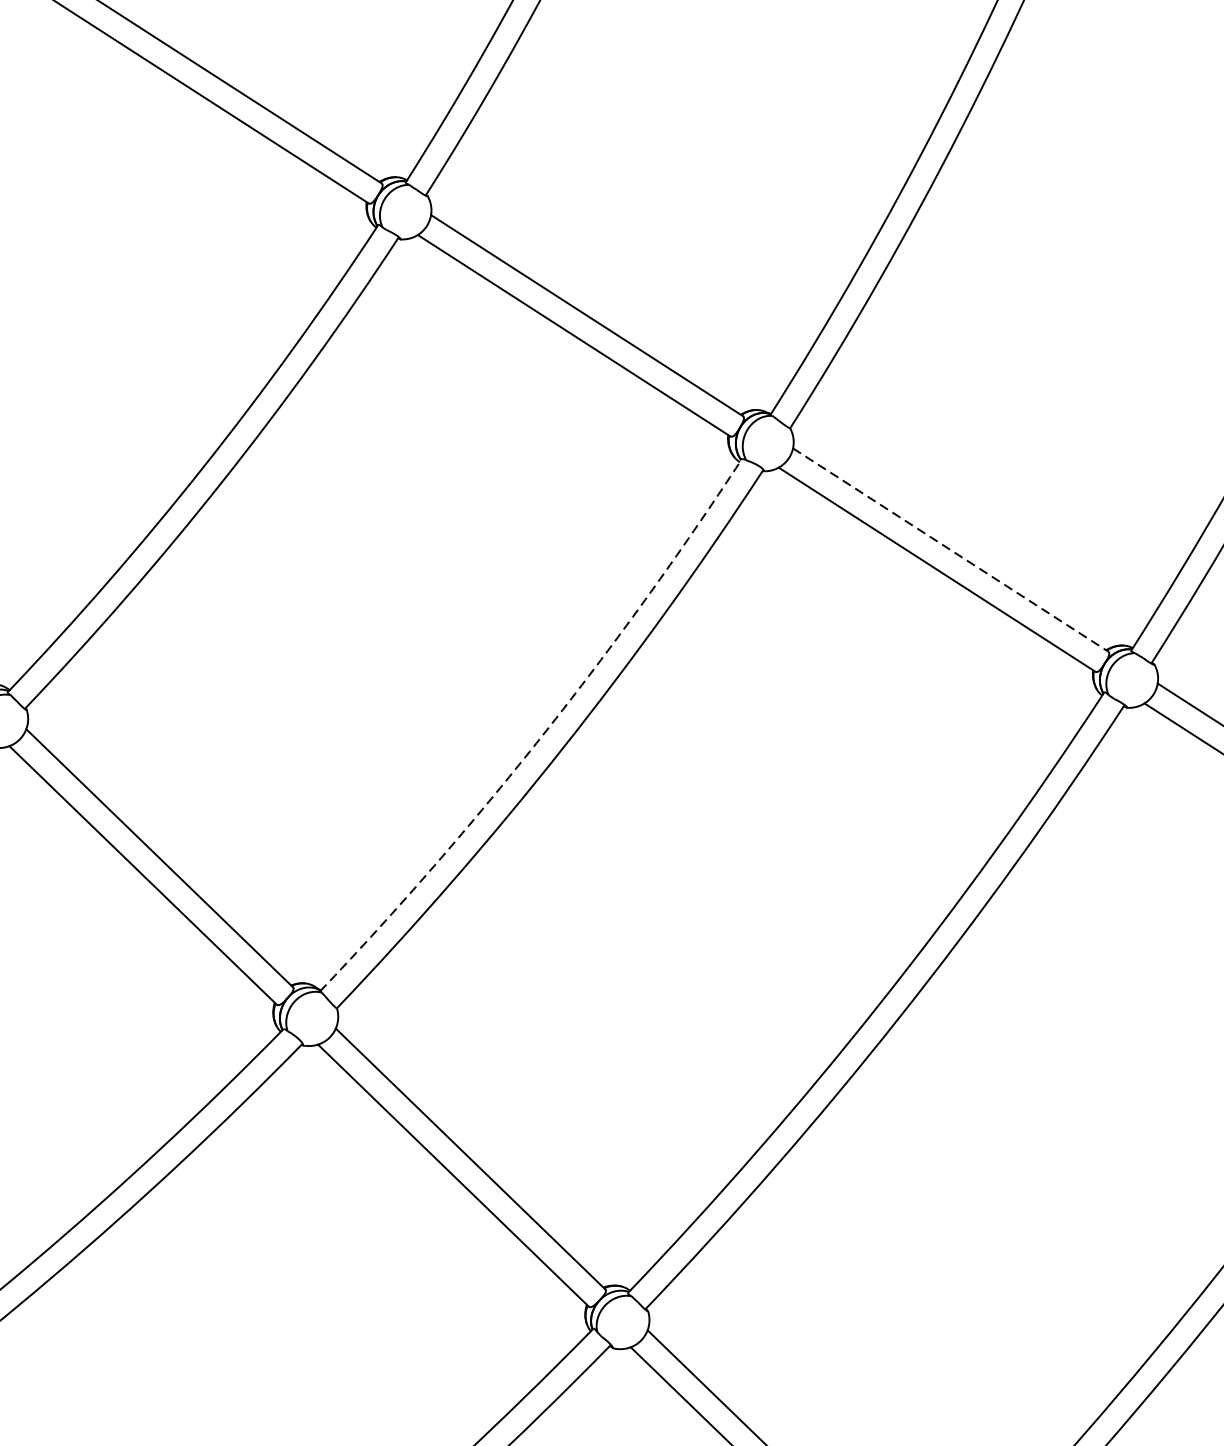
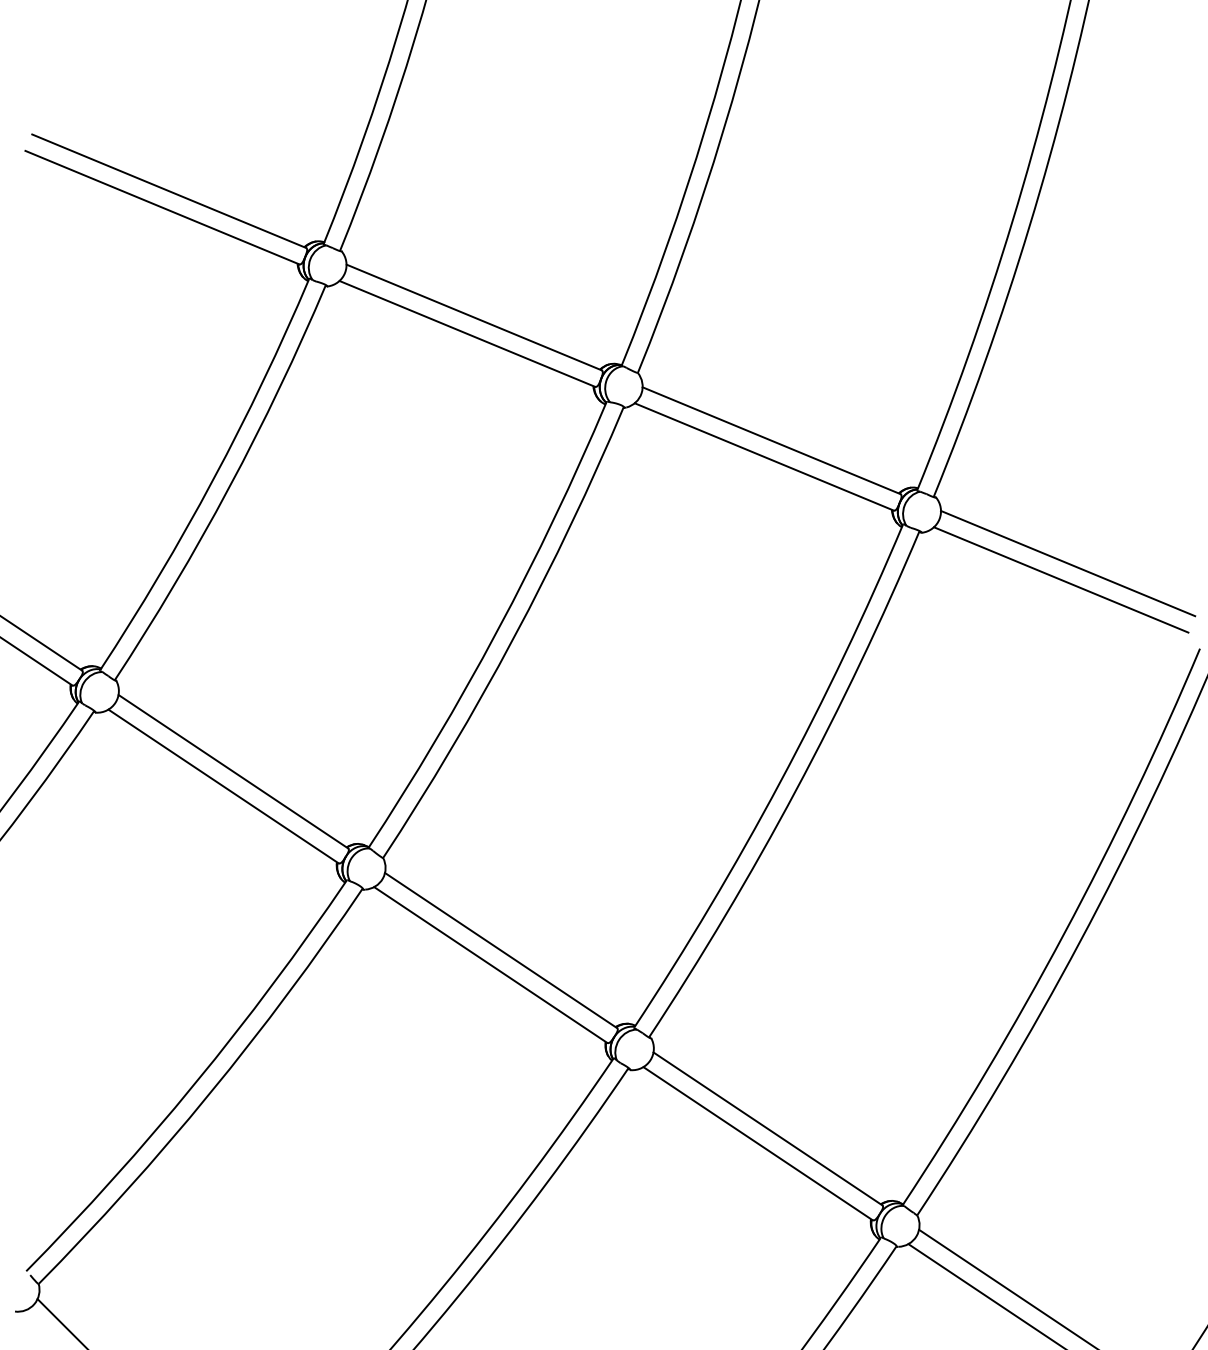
line: (951, 549) -> (772, 440), dashed -> solid
arc: (542, 735) -> (497, 630), dashed -> solid

